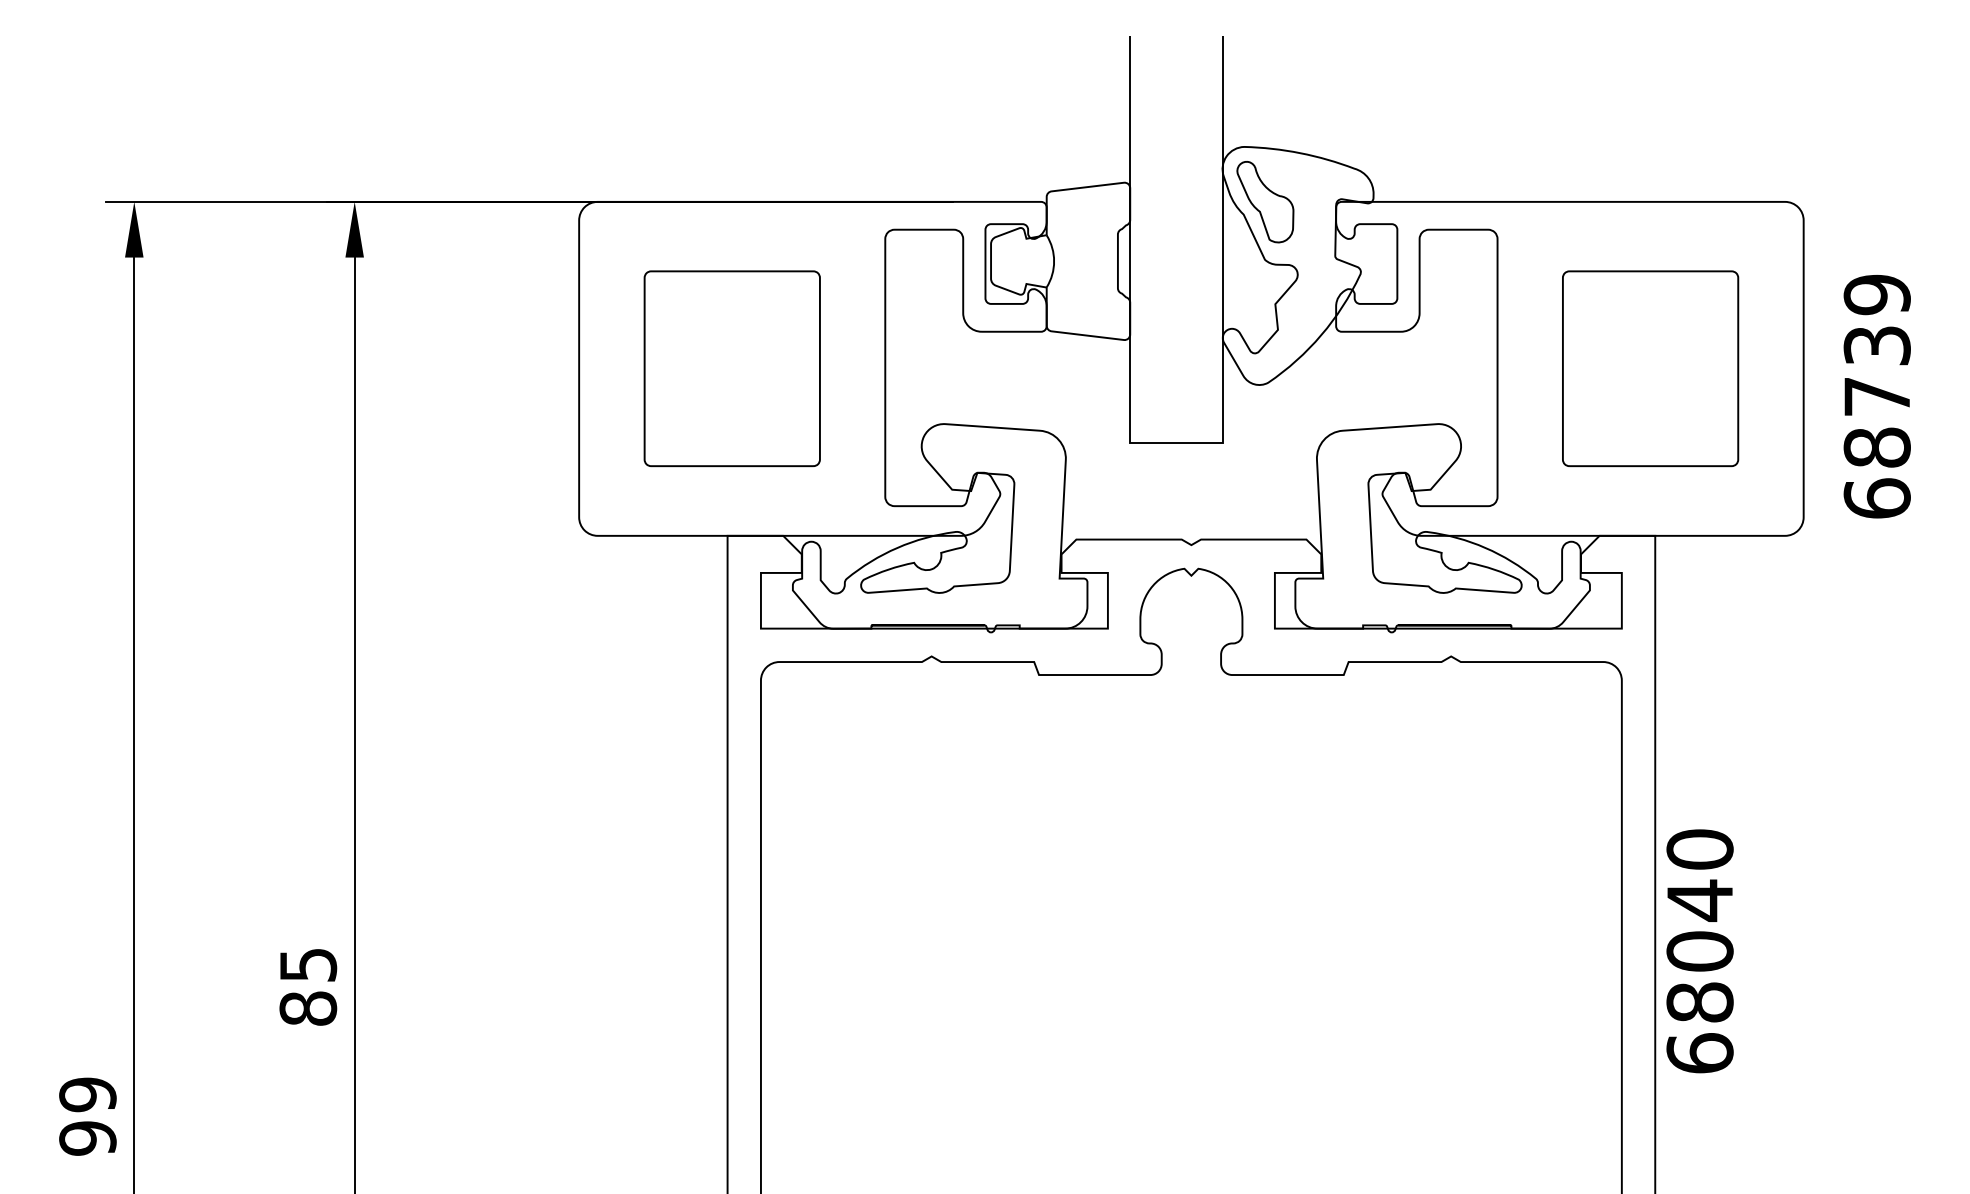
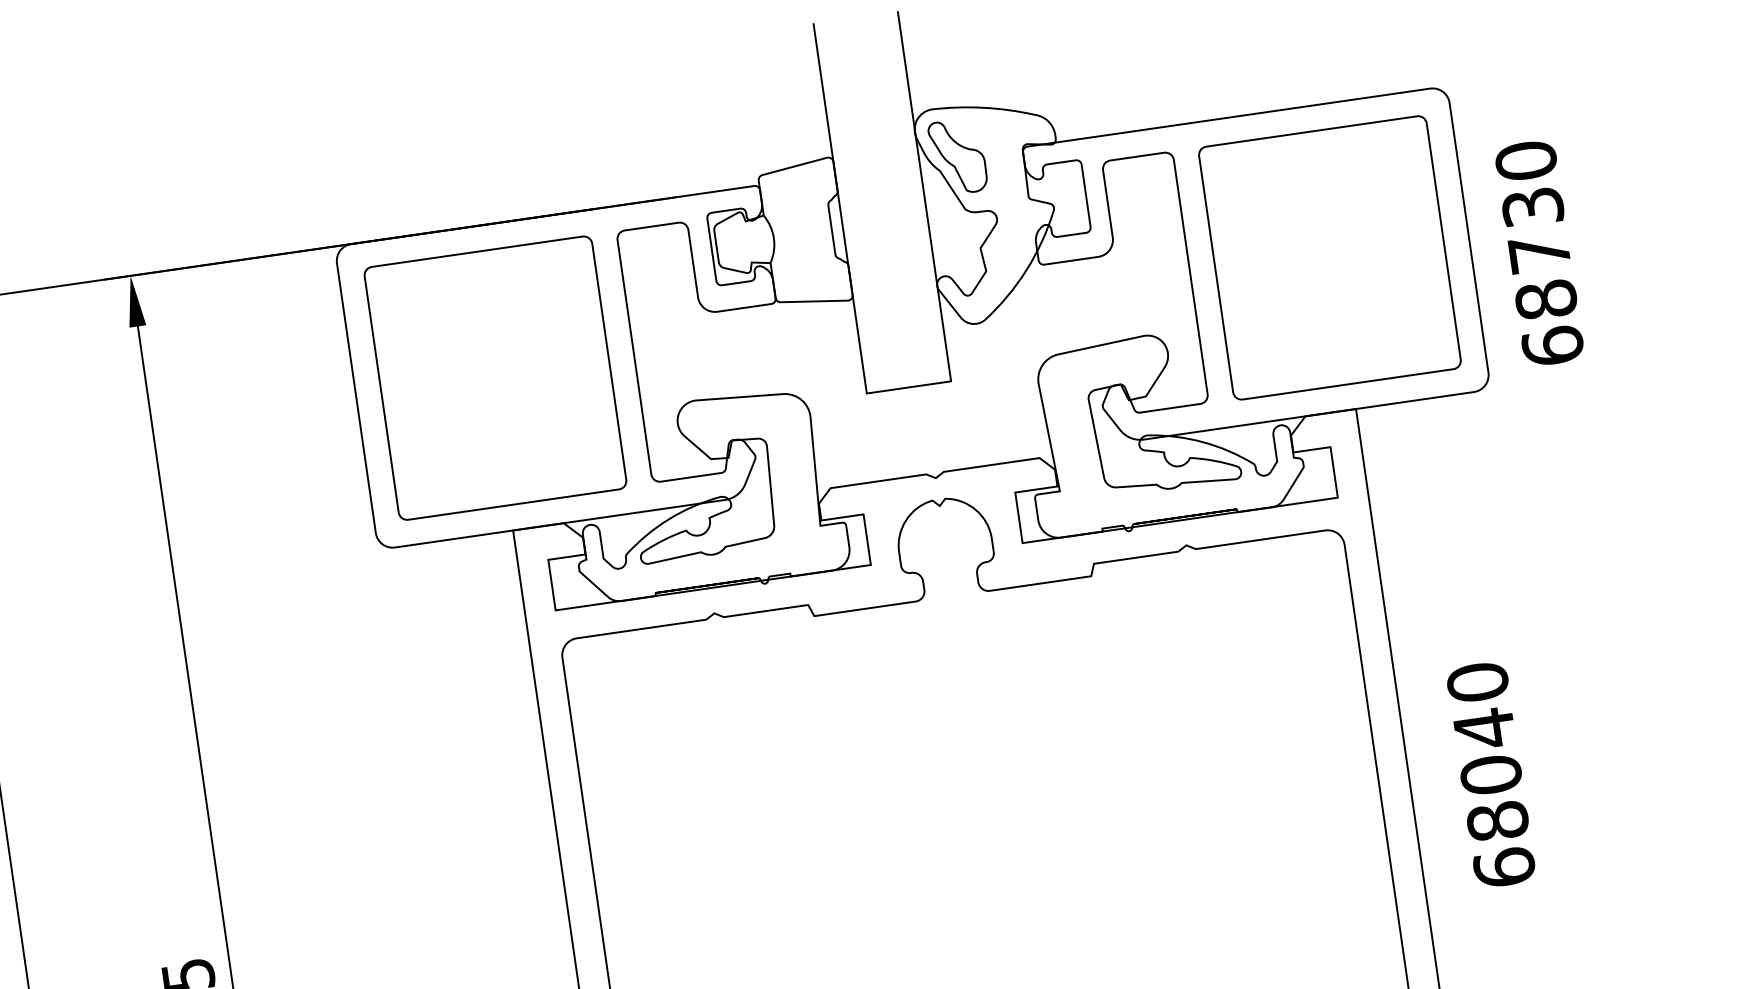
text: (1876, 294) -> (1525, 160), 68739 -> 68730
part: (732, 368) -> (495, 377), size x1.43
part: (1650, 368) -> (1329, 257), size x1.43
text: (1699, 951) -> (1490, 775), moved

